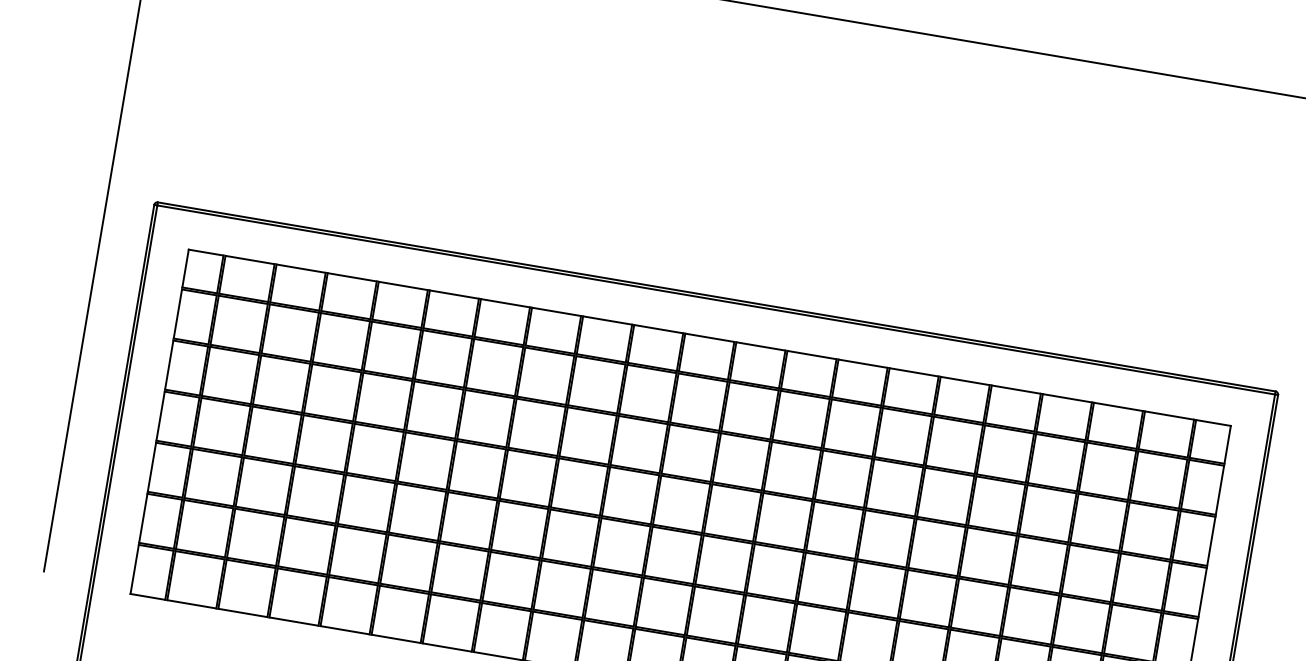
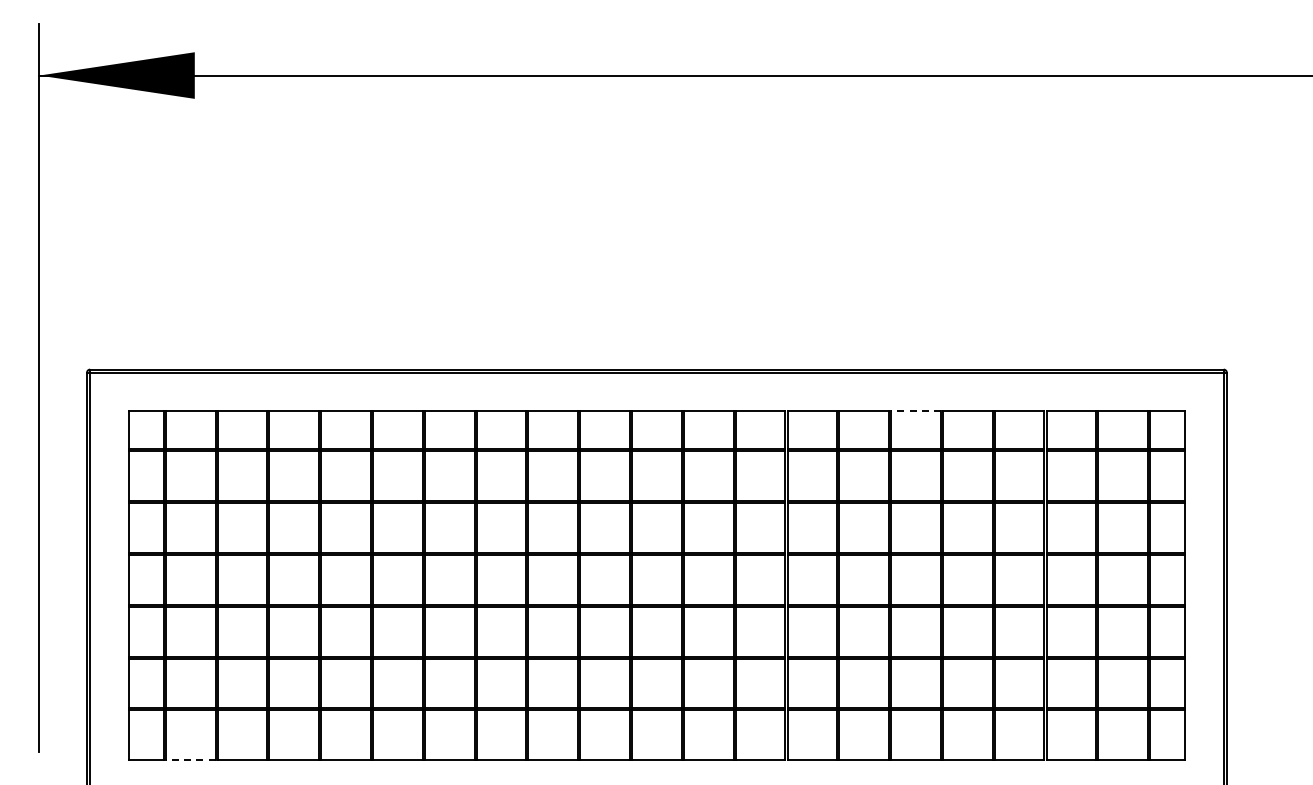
line: (964, 381) -> (915, 411), solid -> dashed
line: (191, 604) -> (190, 760), solid -> dashed

